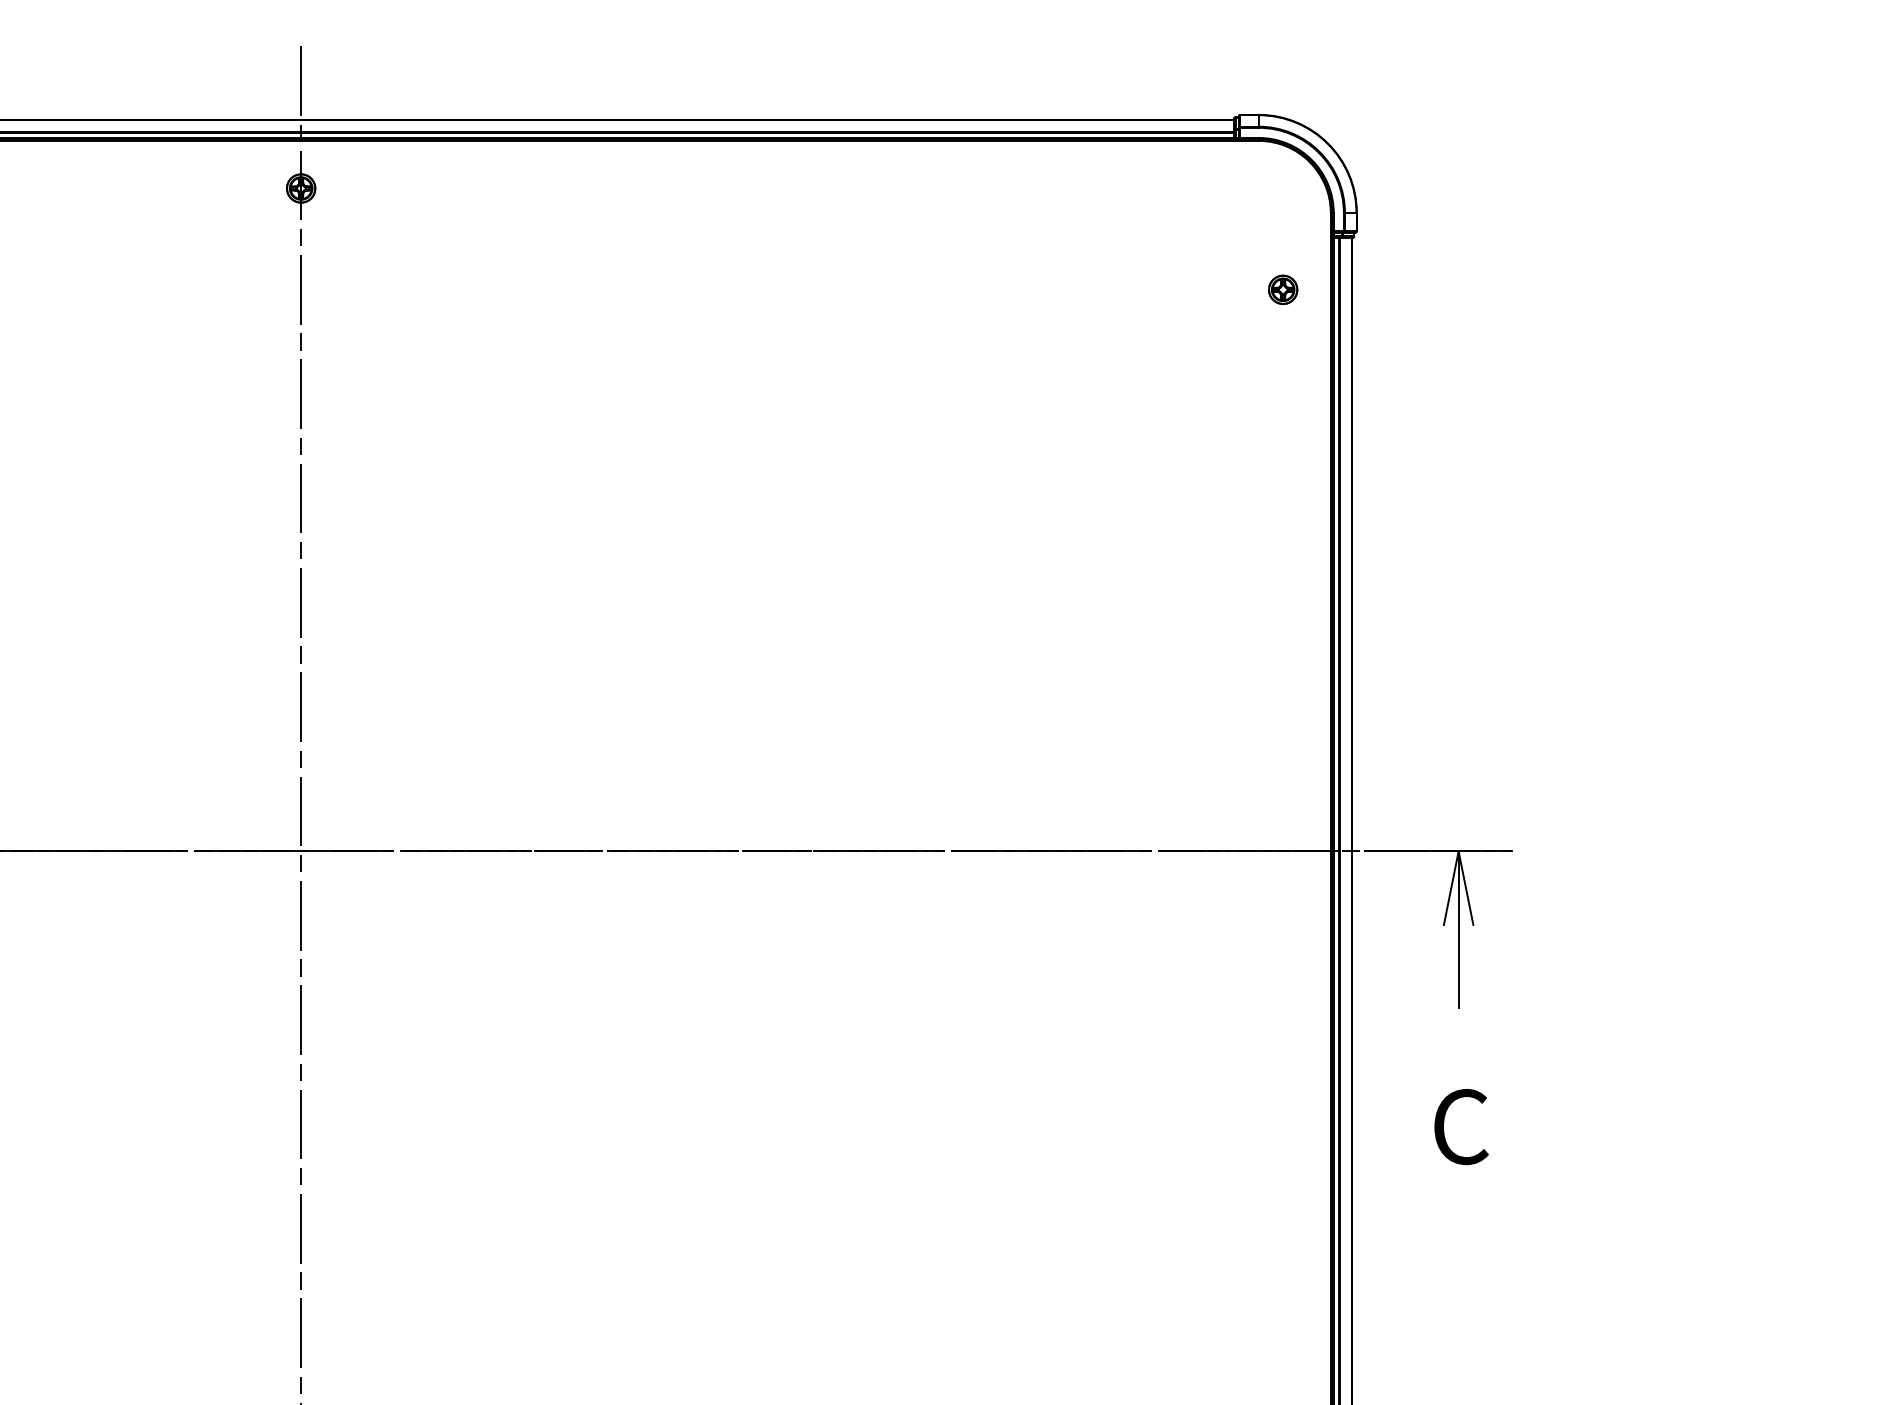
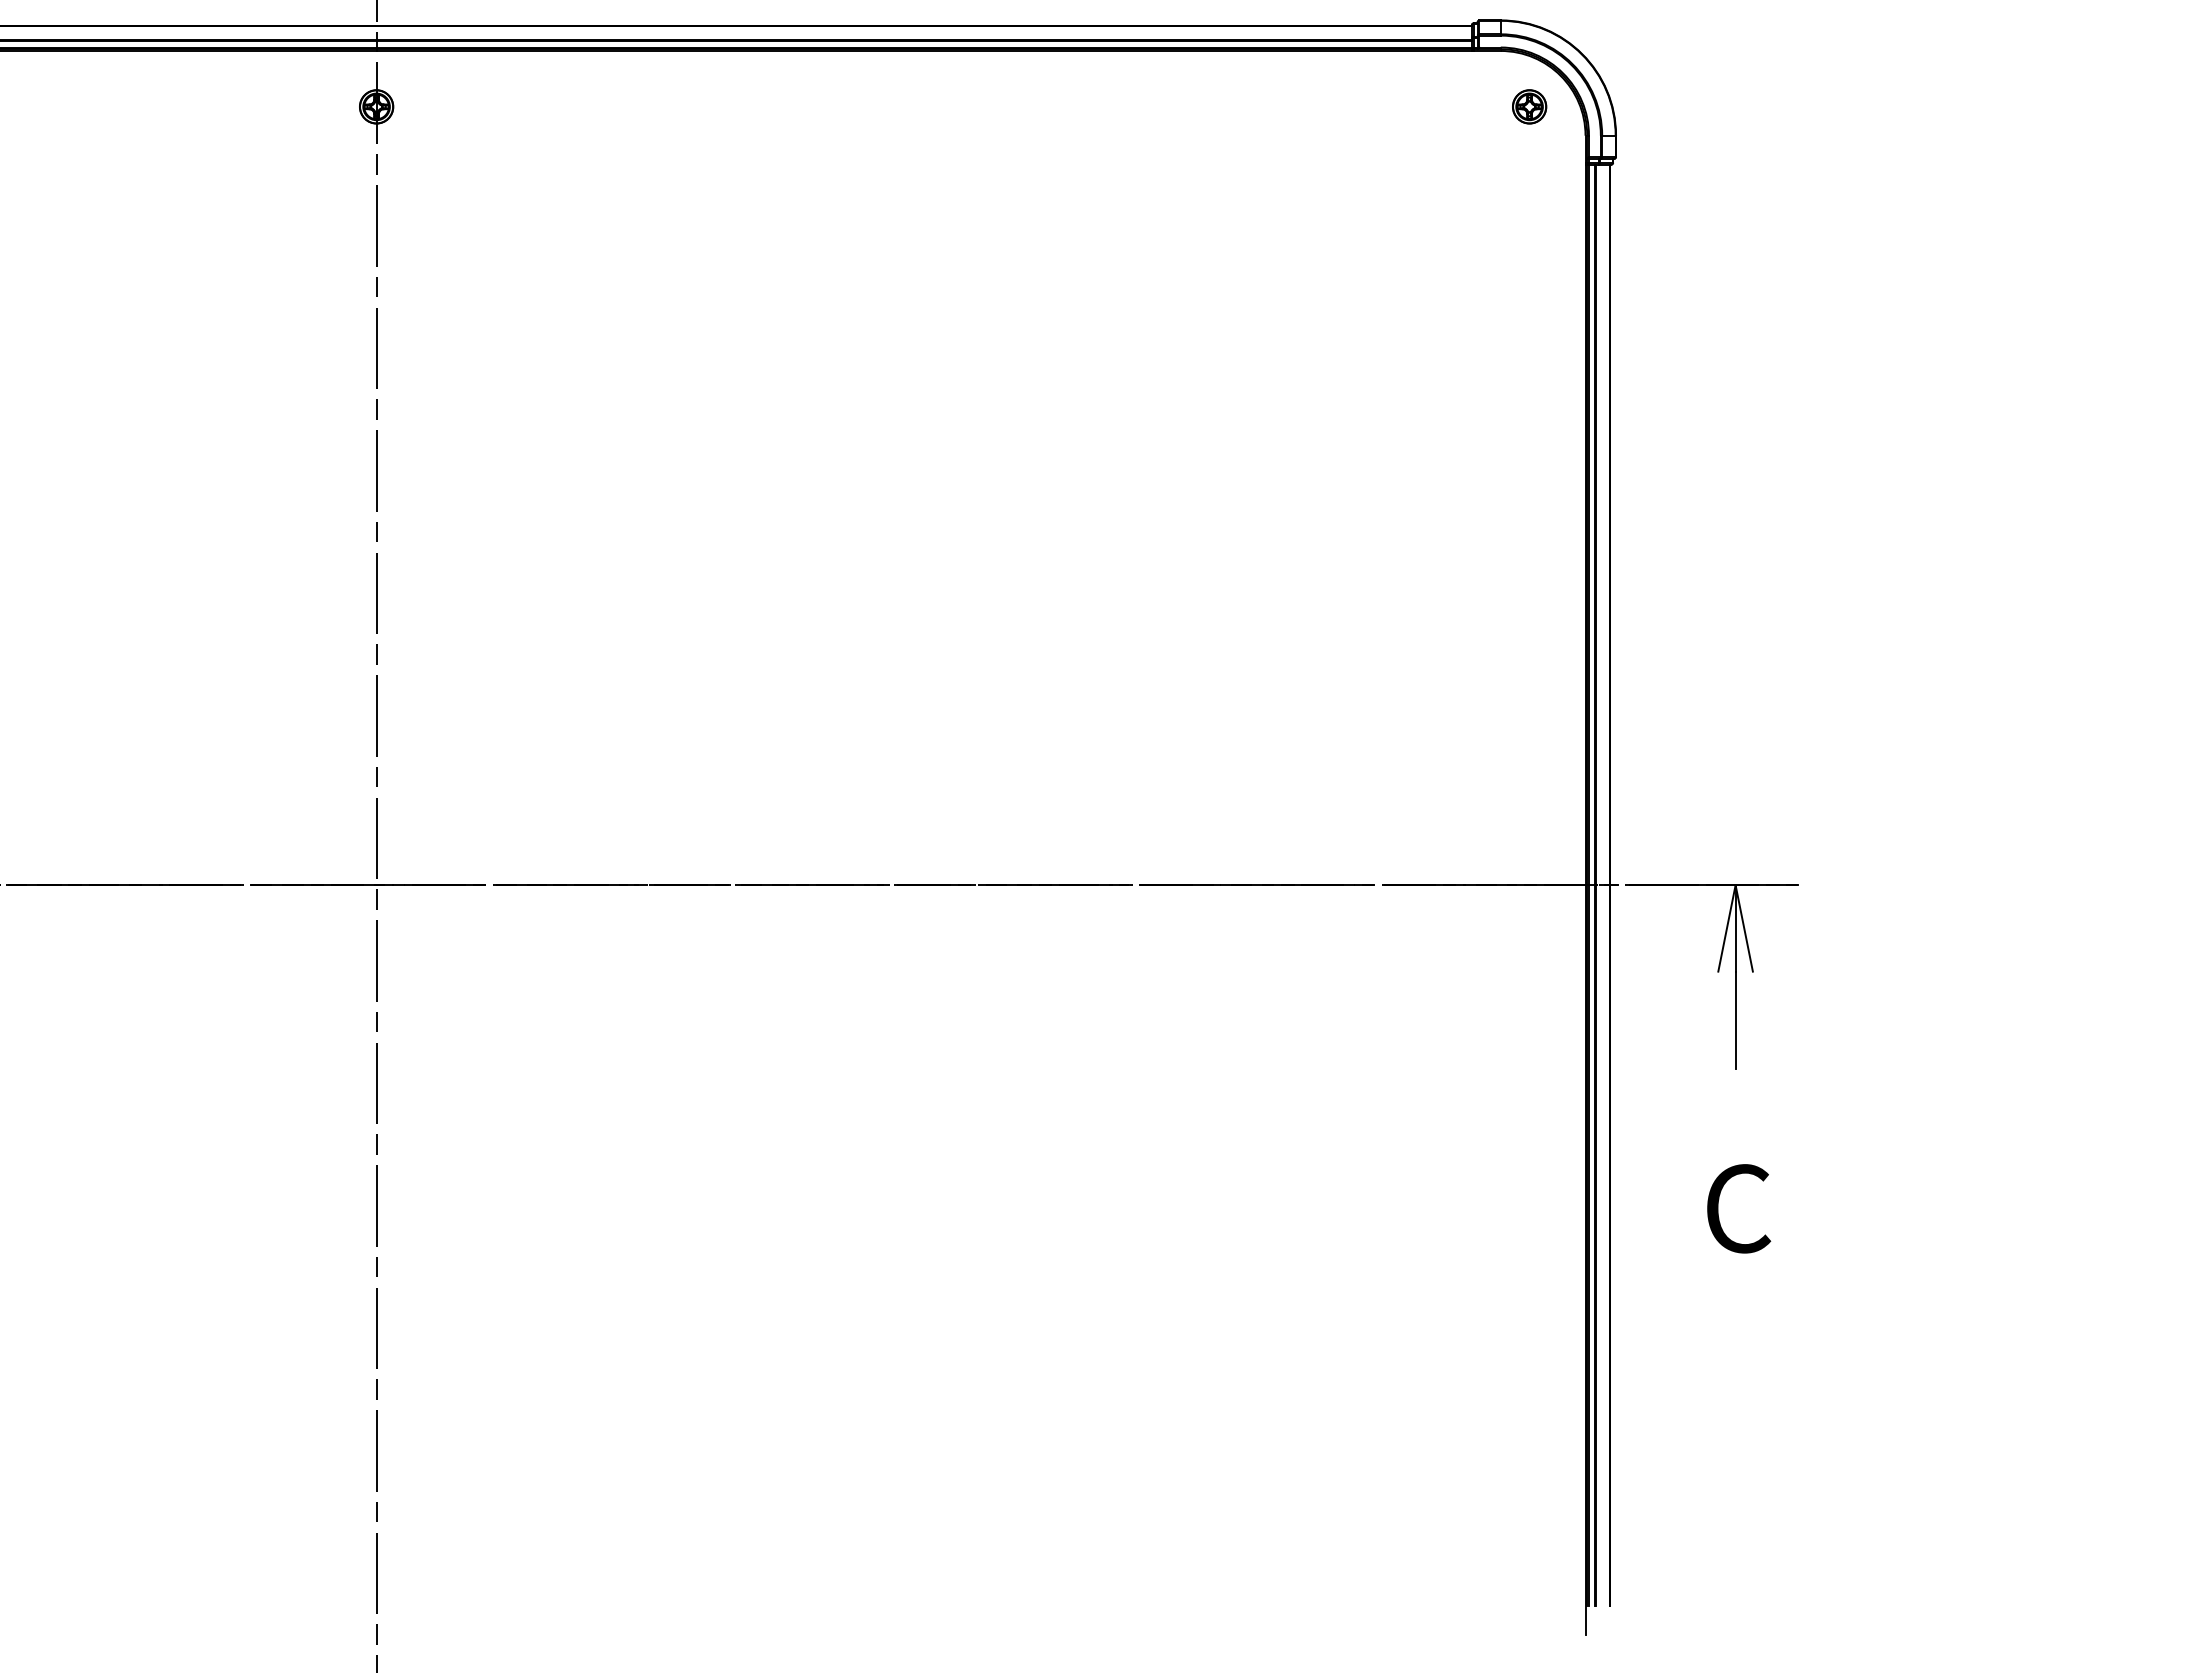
part: (1283, 289) -> (1529, 106), moved

